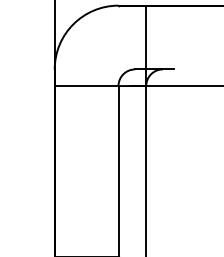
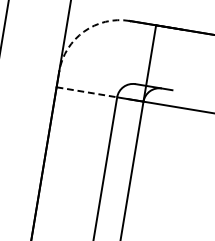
arc: (73, 24) -> (84, 31), solid -> dashed
line: (86, 86) -> (86, 92), solid -> dashed

